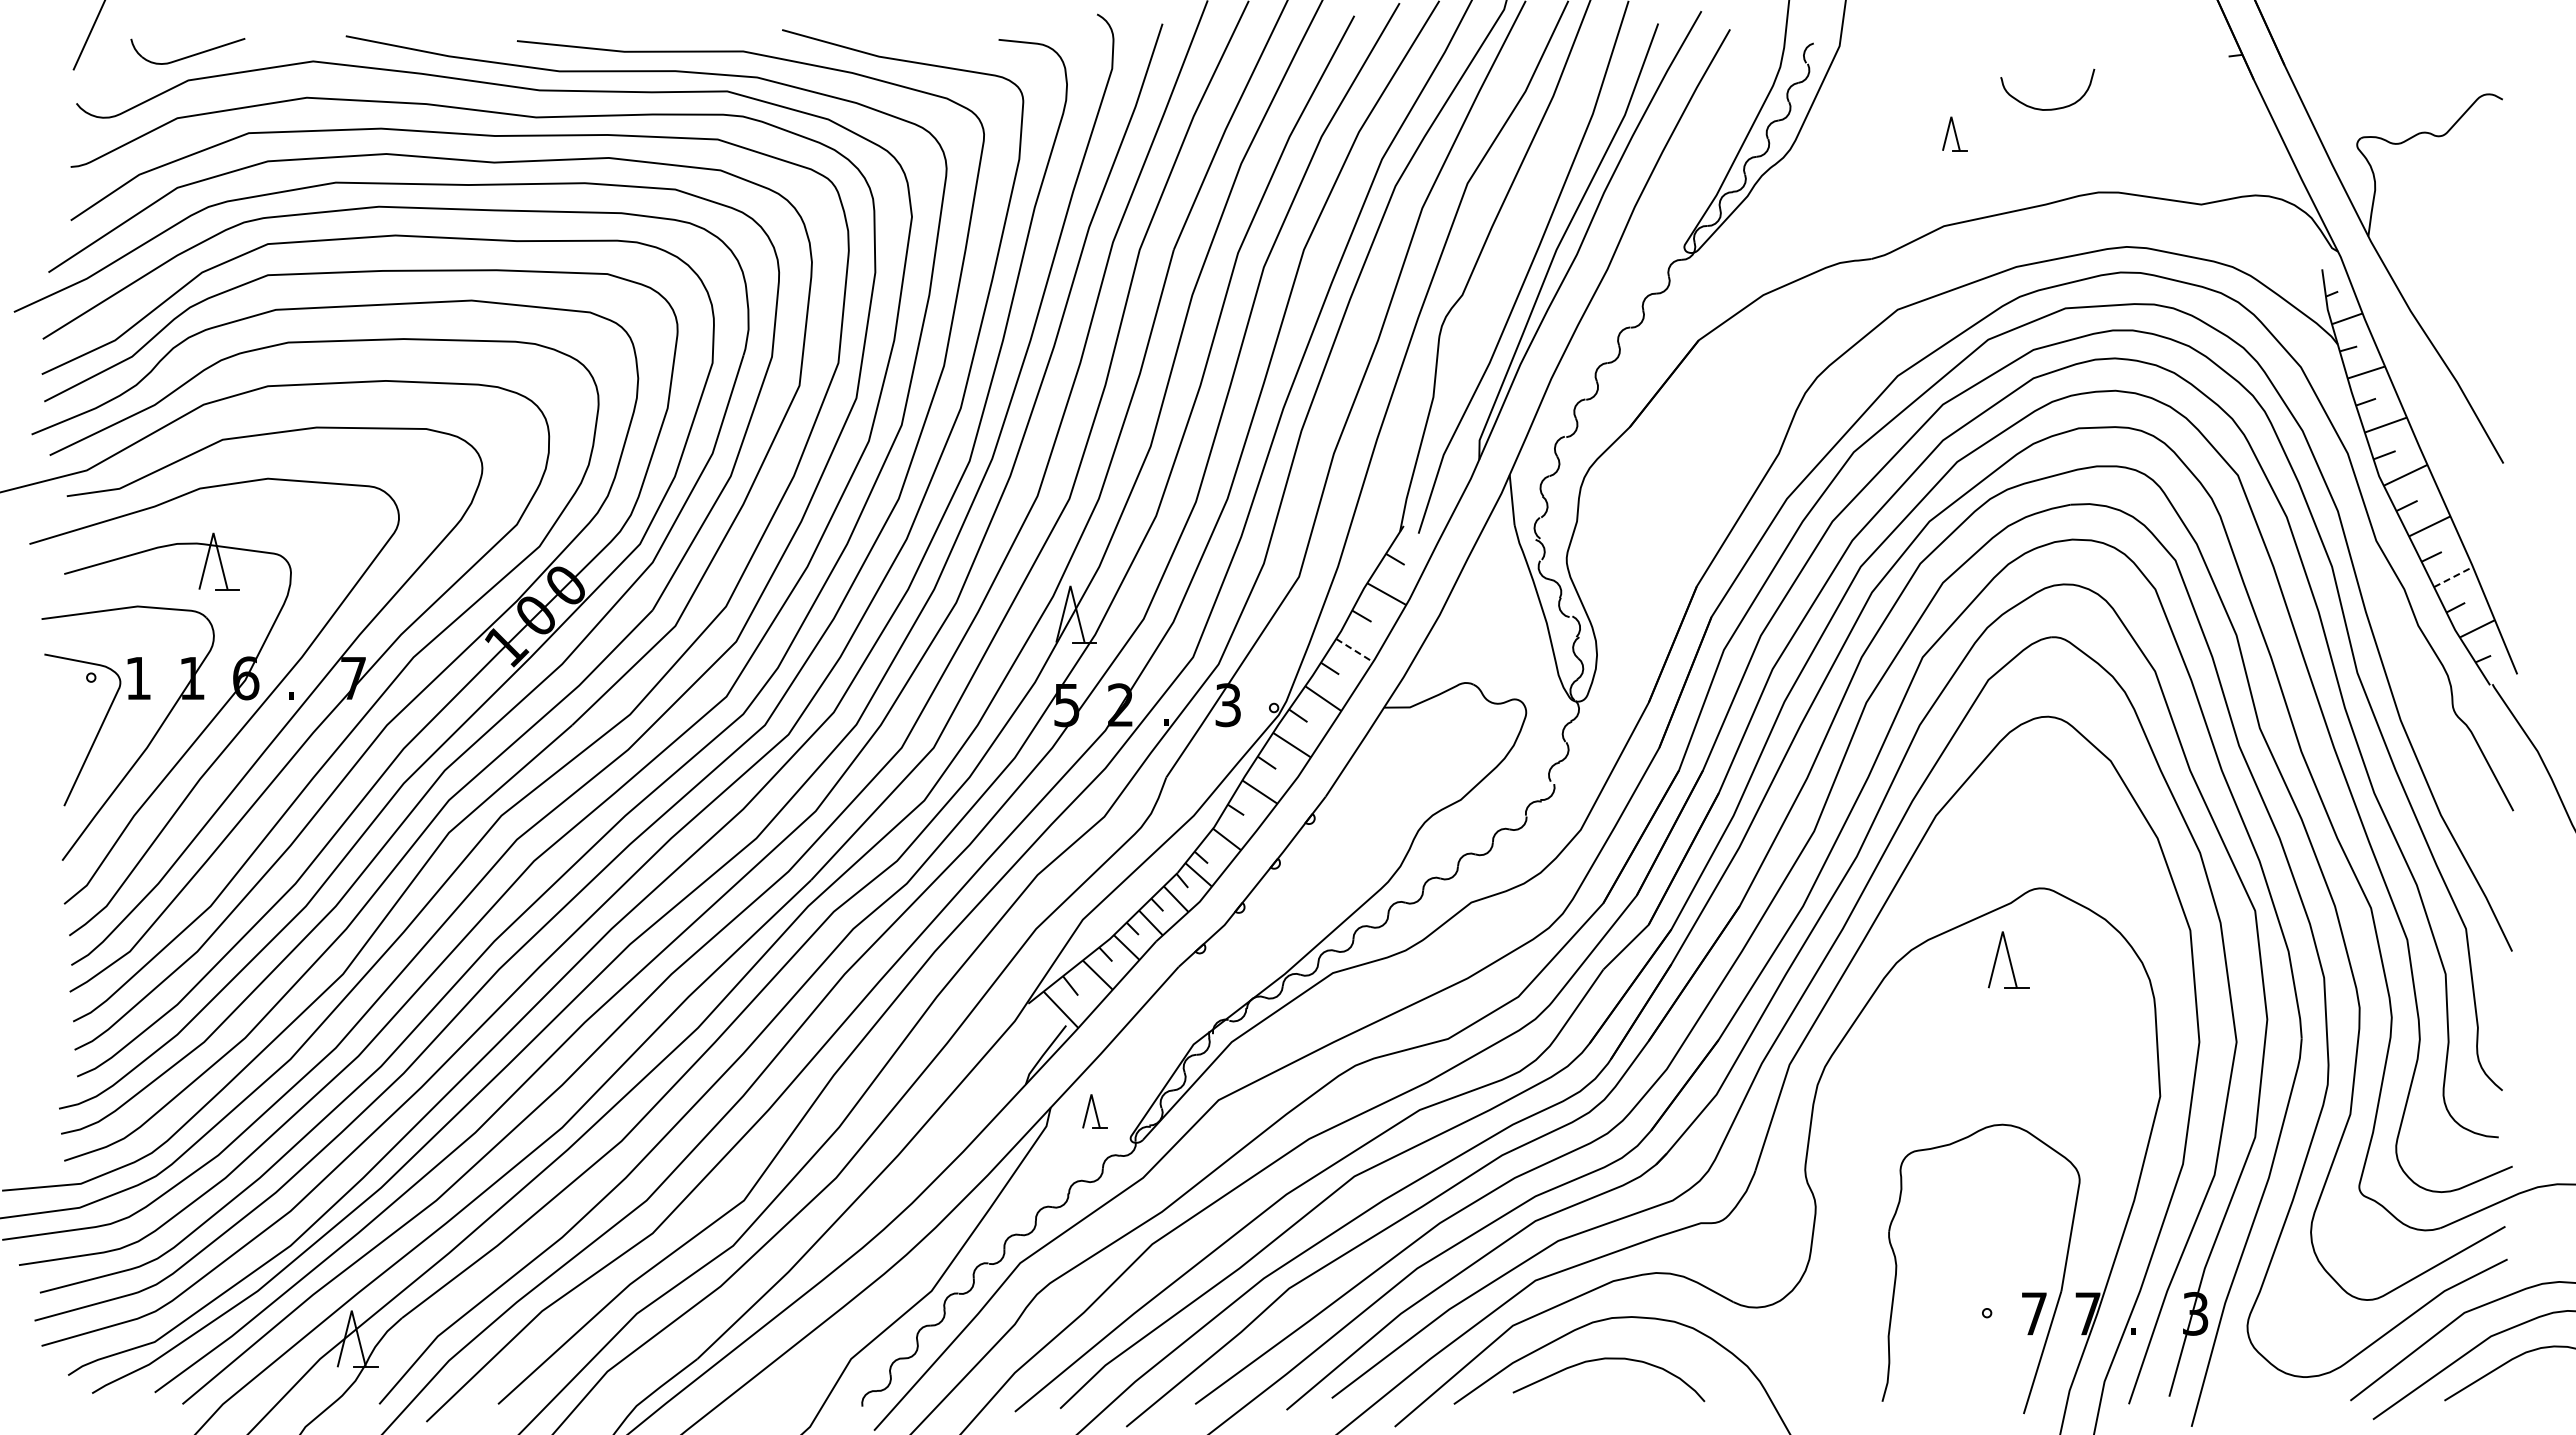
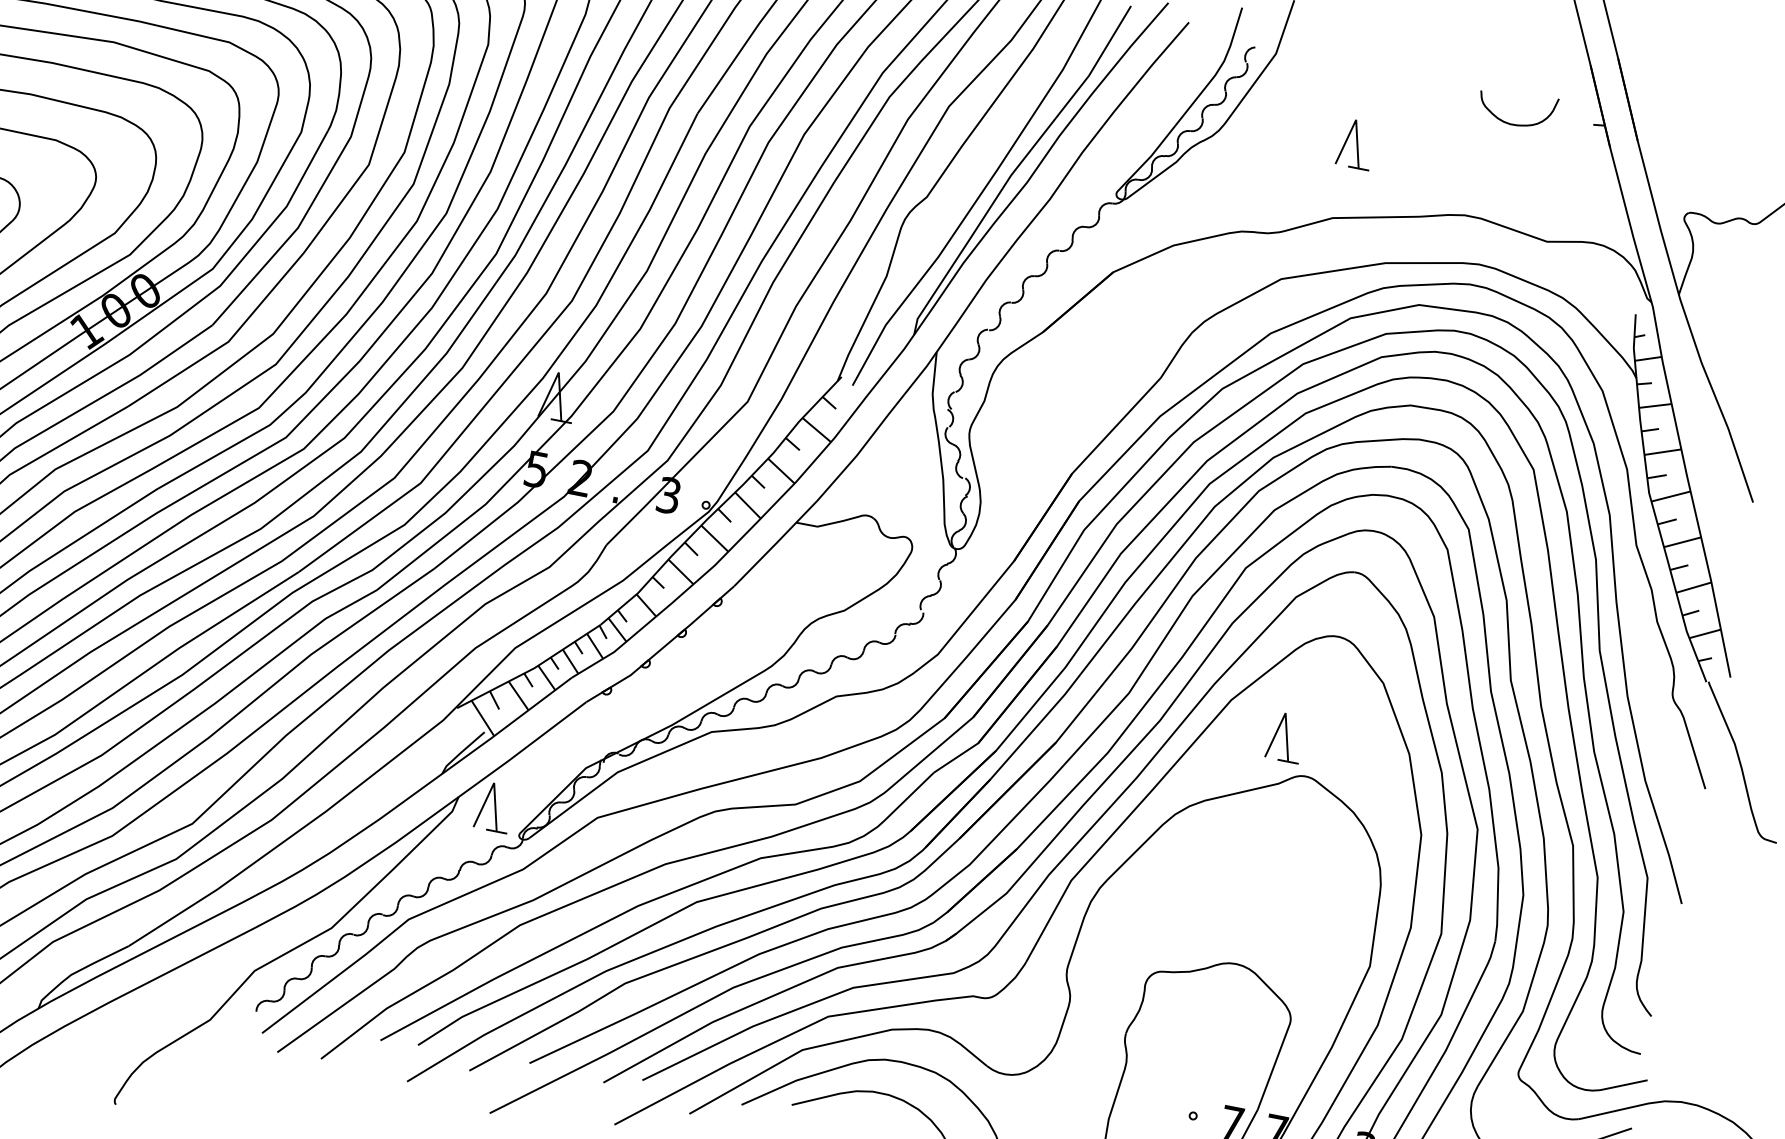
curve: (2049, 108) -> (1515, 124), moved
part: (1954, 133) -> (1356, 143), size x1.67
line: (2453, 577) -> (1693, 587), dashed -> solid
line: (1354, 650) -> (781, 471), dashed -> solid
part: (2008, 959) -> (1285, 736), moved
part: (1094, 1111) -> (494, 807), size x1.67

